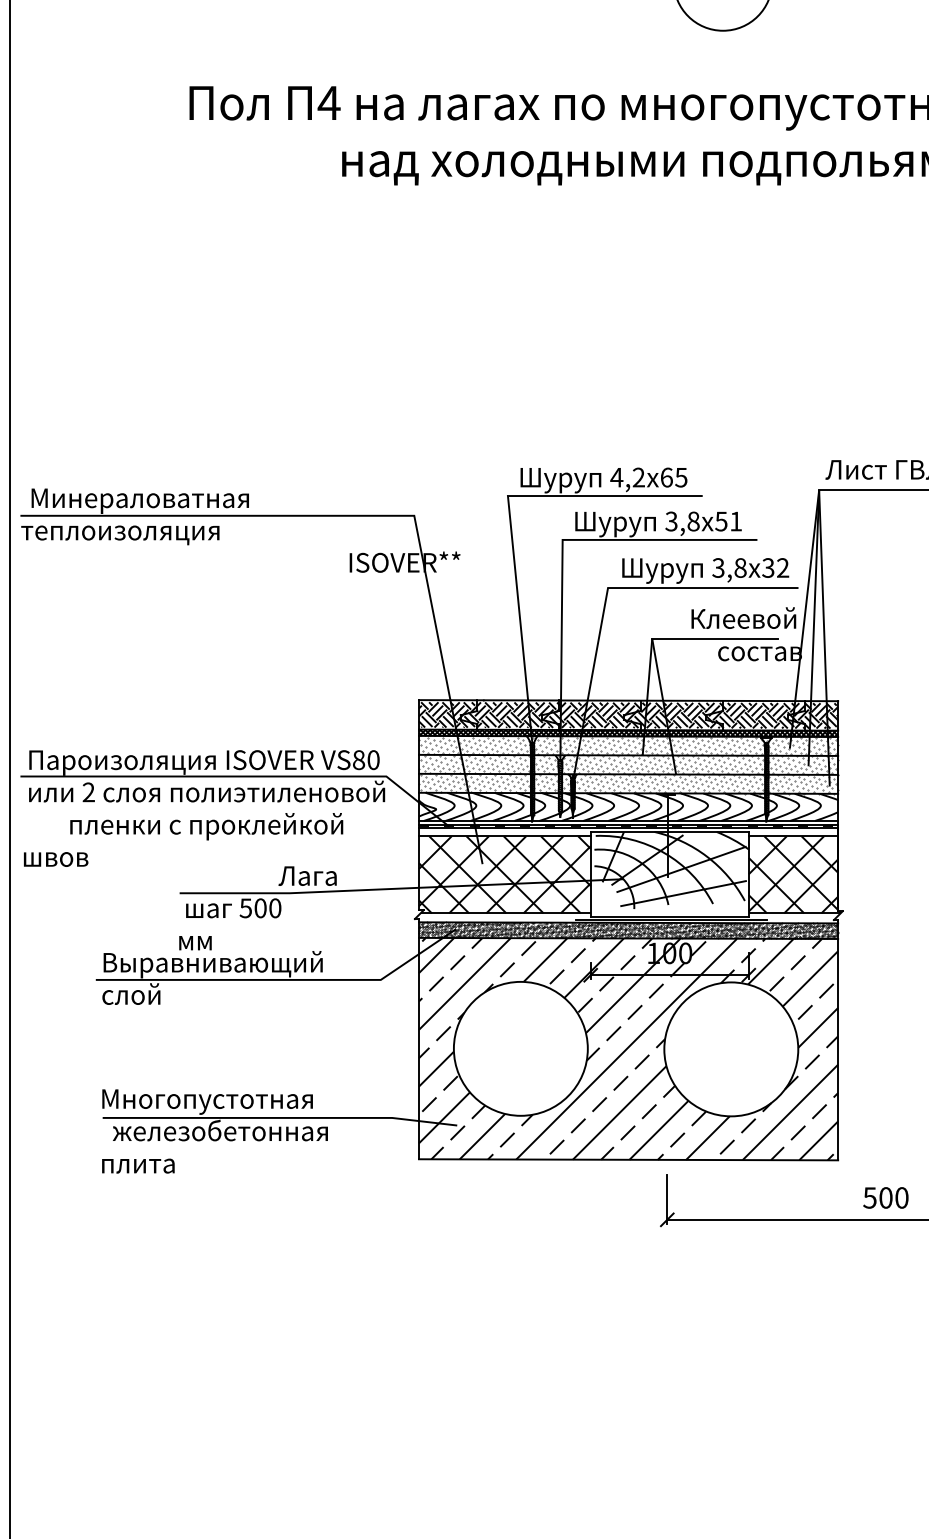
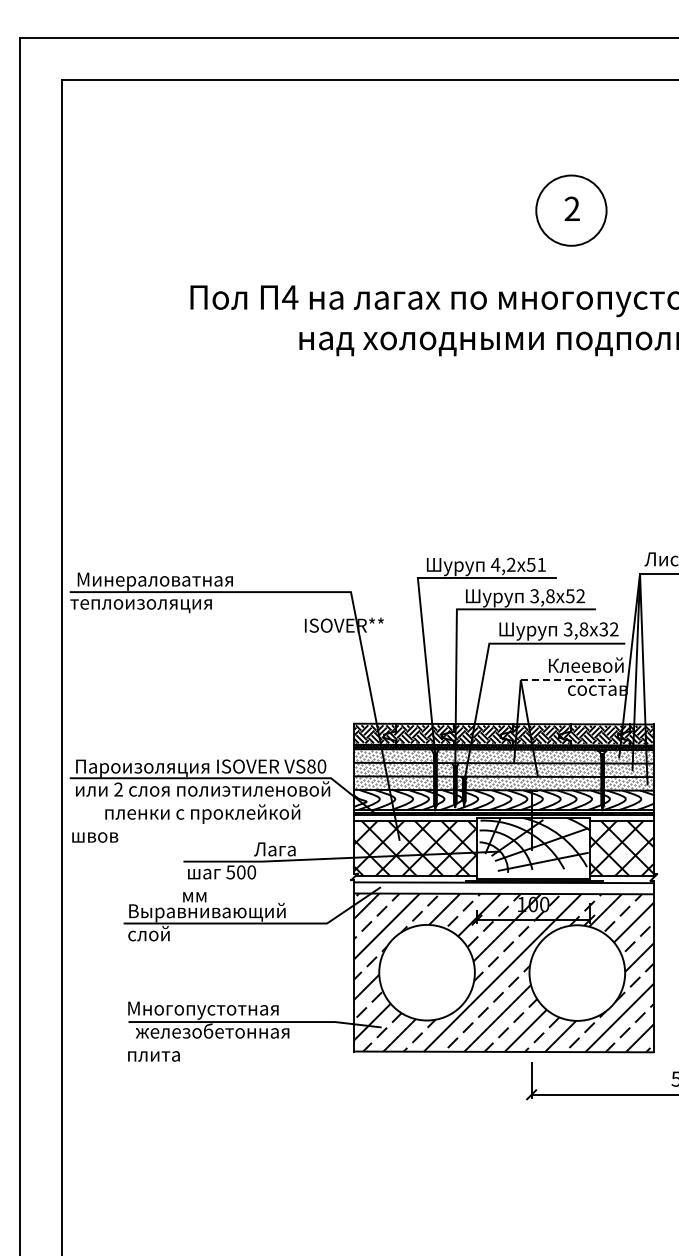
text: (672, 477) -> (535, 564), 65 -> 51
text: (735, 520) -> (580, 595), 51 -> 52
line: (716, 638) -> (566, 679), solid -> dashed
hatch: (627, 929) -> (503, 887), removed

